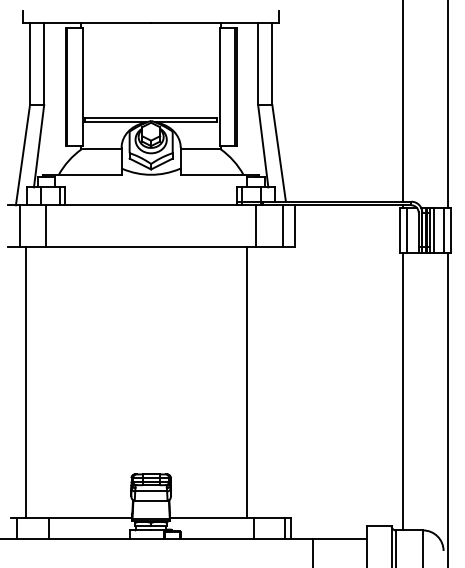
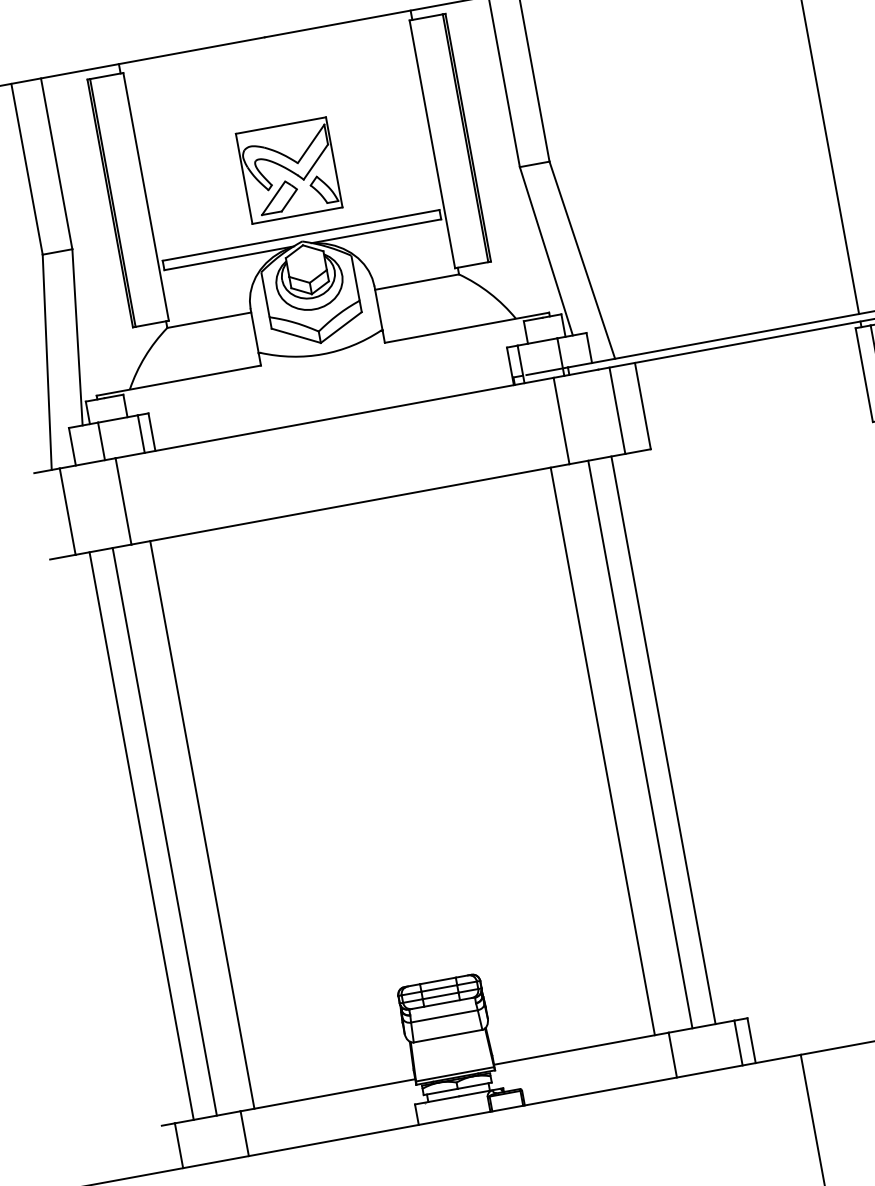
part: (151, 86) -> (289, 169), added
line: (37, 381) -> (164, 830), added
line: (55, 381) -> (202, 823), added
line: (264, 381) -> (639, 743), added
line: (275, 381) -> (662, 738), added

